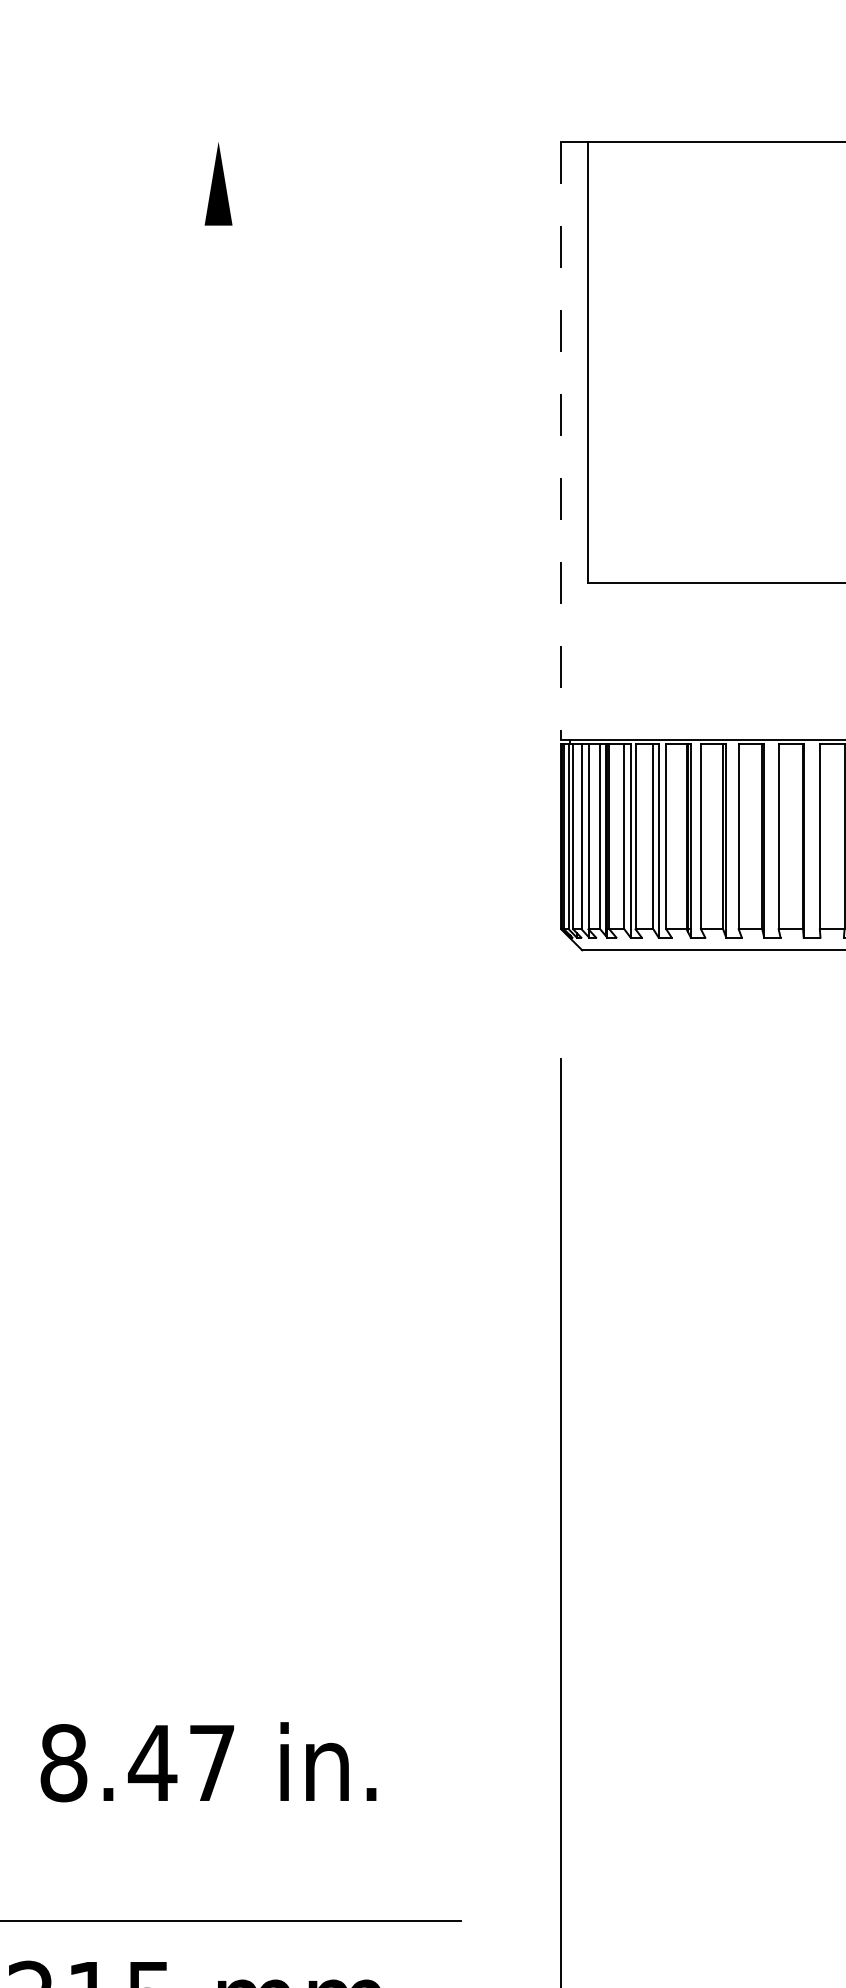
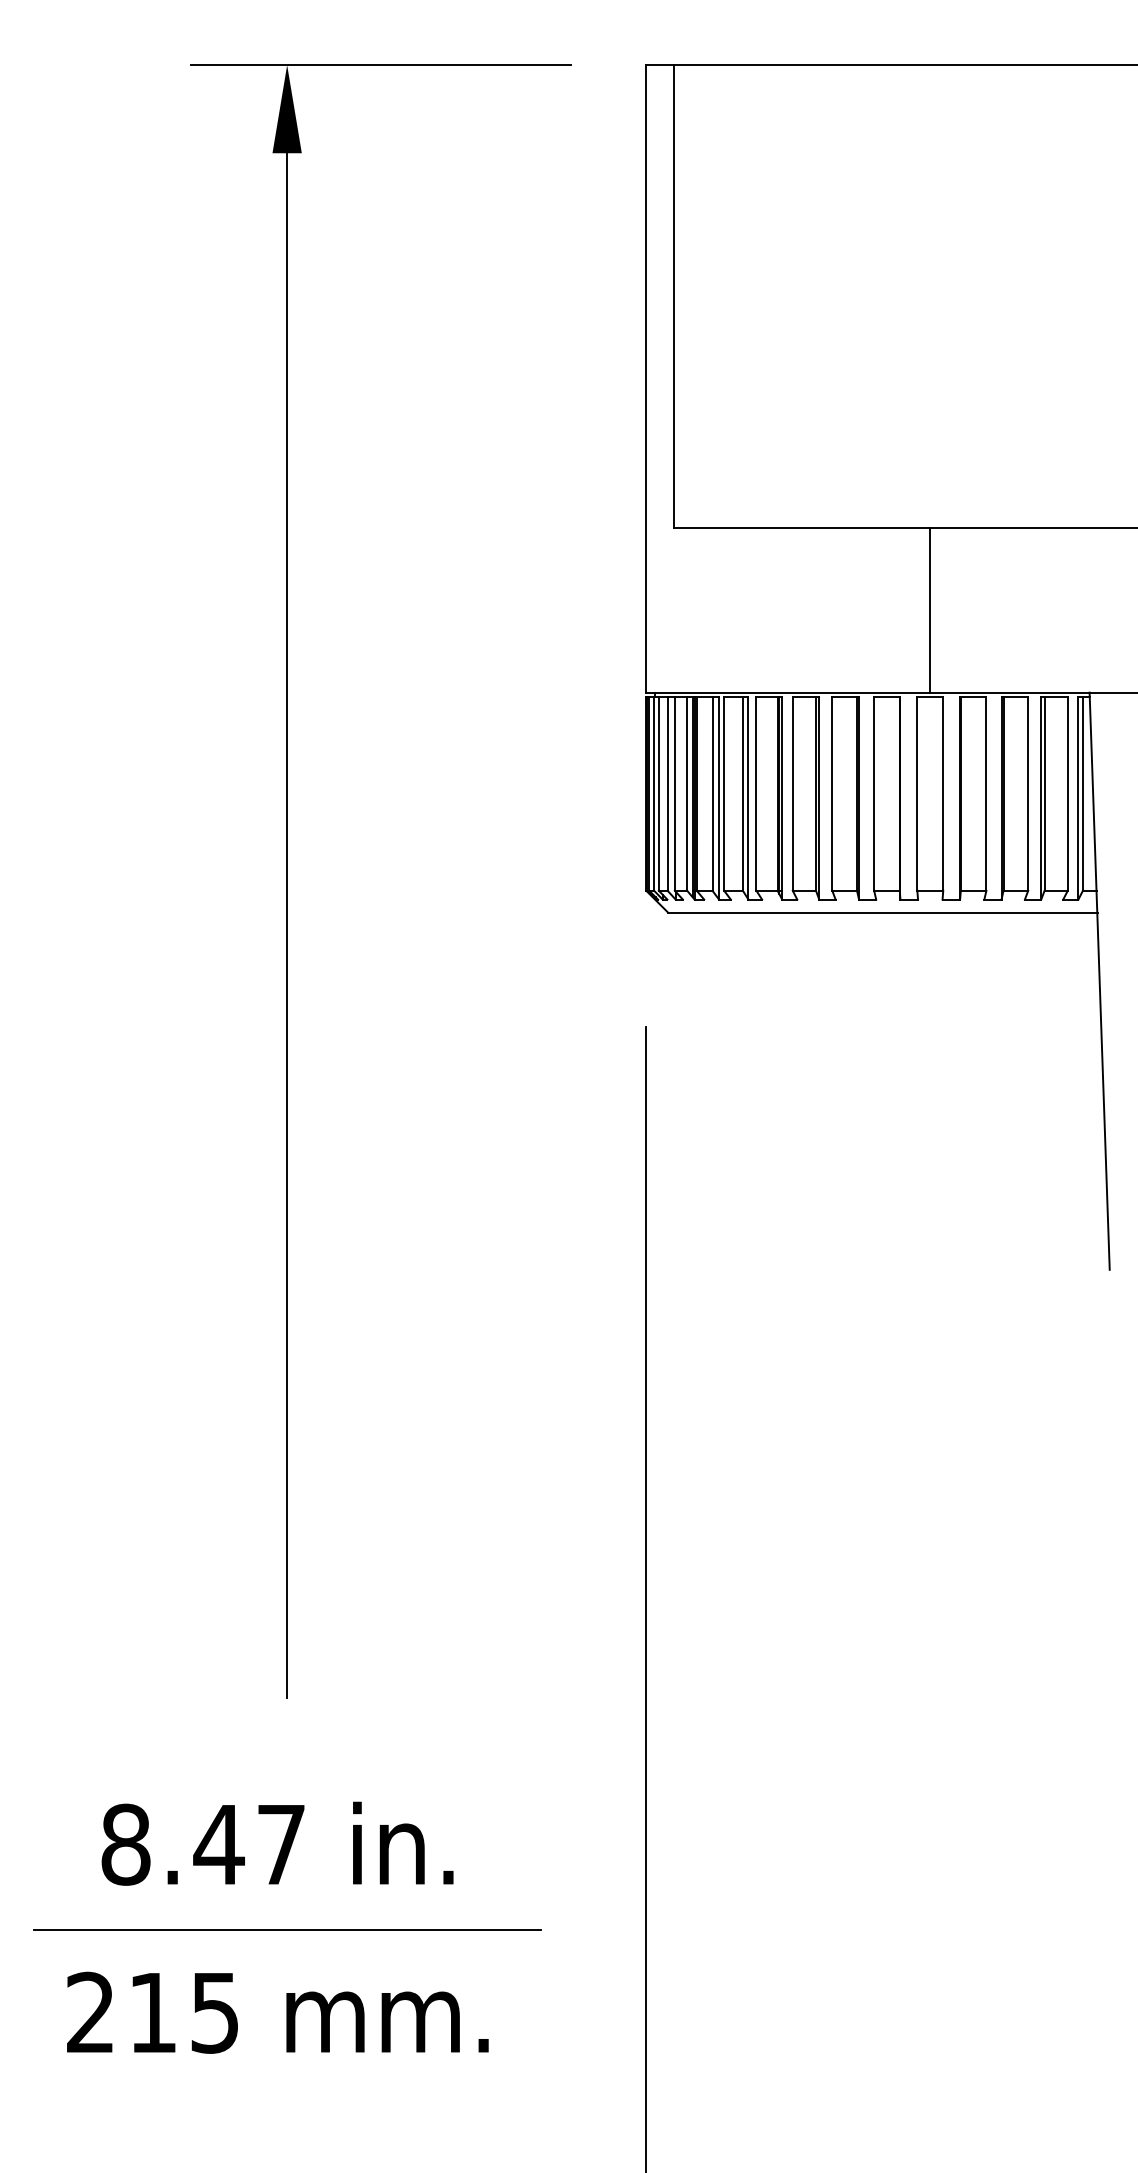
line: (307, 141) -> (380, 65), added
line: (561, 440) -> (646, 378), dashed -> solid
line: (832, 660) -> (930, 609), added
line: (218, 962) -> (287, 925), added
text: (208, 1761) -> (277, 1843), moved

